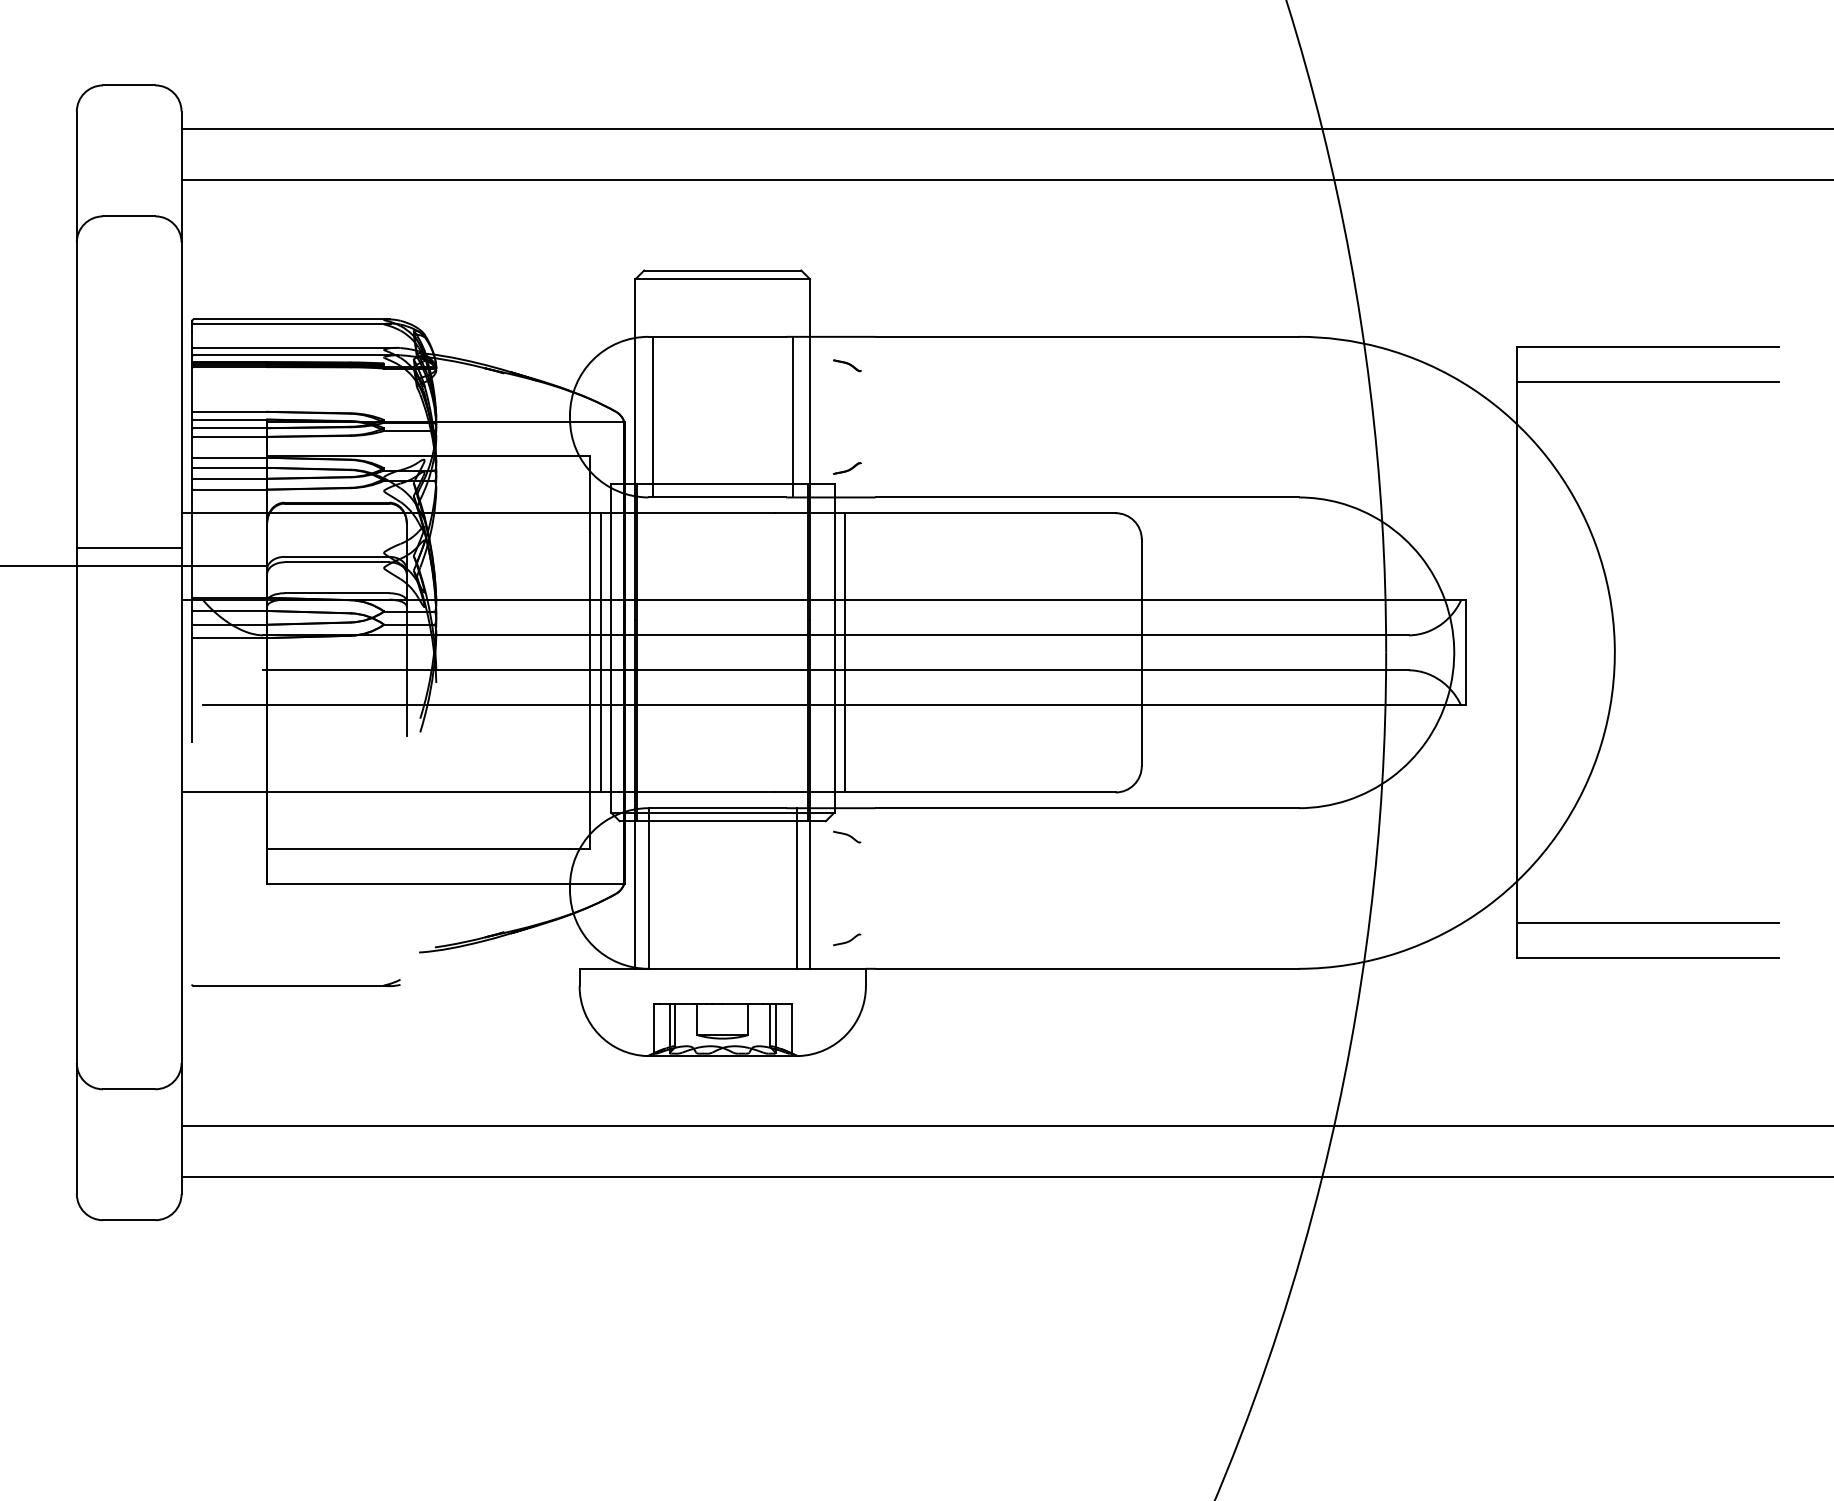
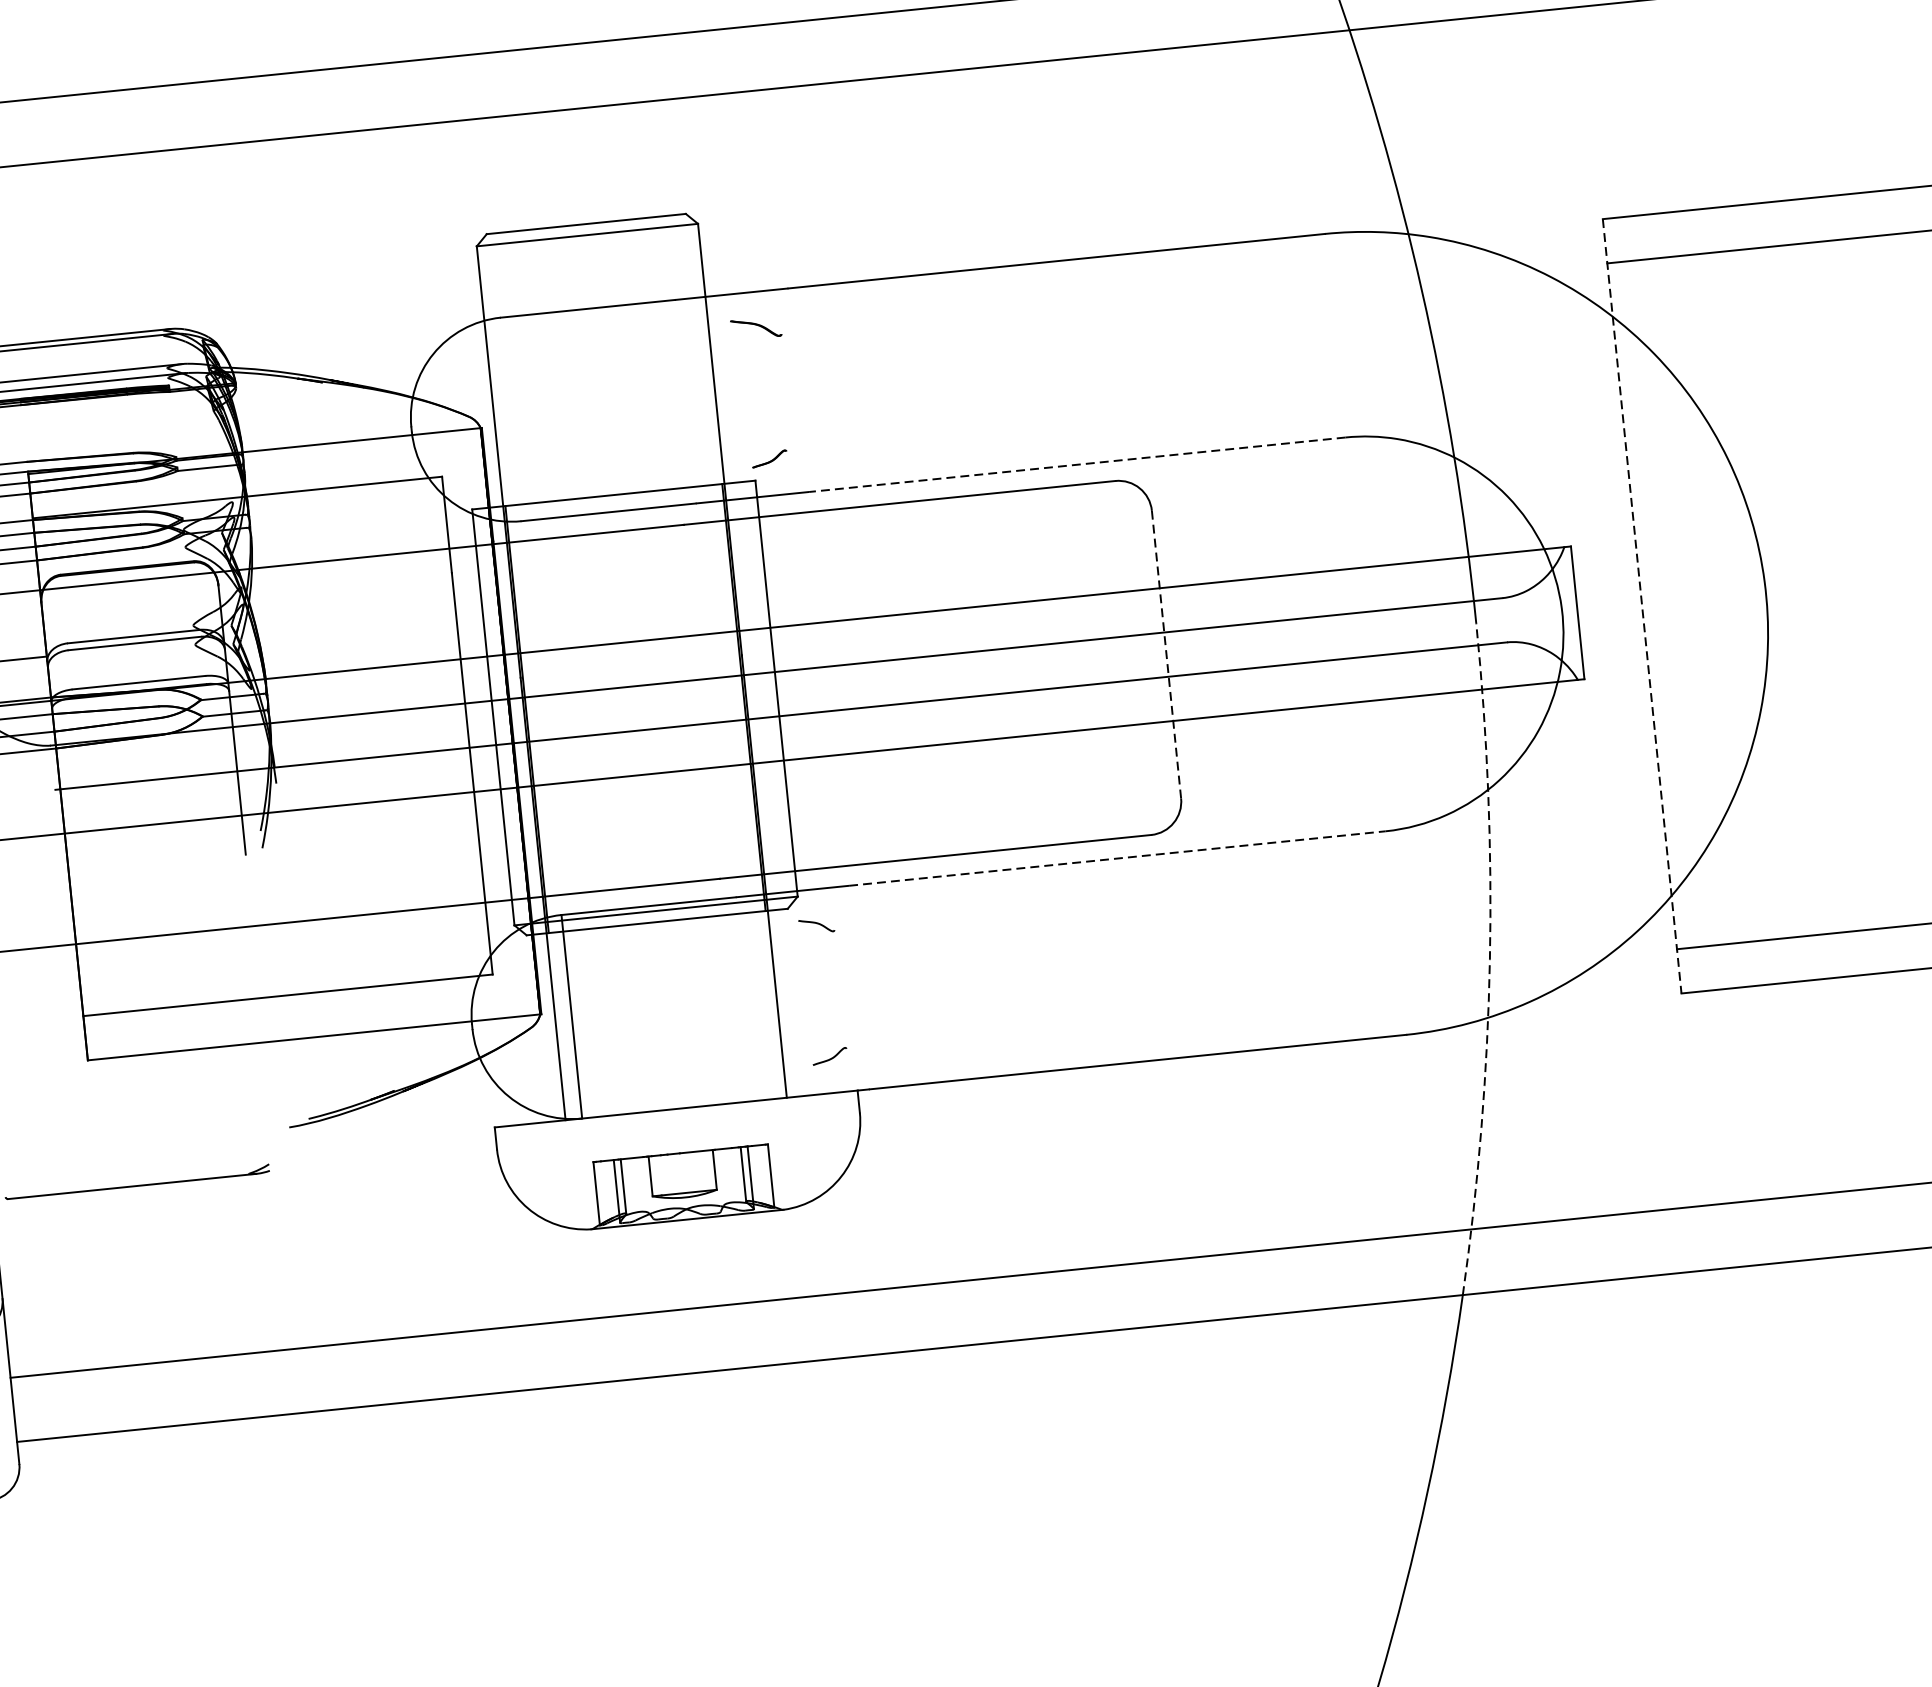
part: (847, 365) -> (756, 328), size x1.4
line: (652, 416) -> (516, 418), removed
line: (792, 416) -> (693, 400), removed
line: (1087, 497) -> (1077, 464), solid -> dashed
line: (600, 652) -> (480, 723), removed
line: (844, 652) -> (789, 692), removed
line: (1141, 652) -> (1166, 654), solid -> dashed
line: (1517, 652) -> (1642, 605), solid -> dashed
line: (1087, 808) -> (1117, 858), solid -> dashed
line: (796, 888) -> (759, 997), removed
arc: (1370, 916) -> (1490, 959), solid -> dashed

